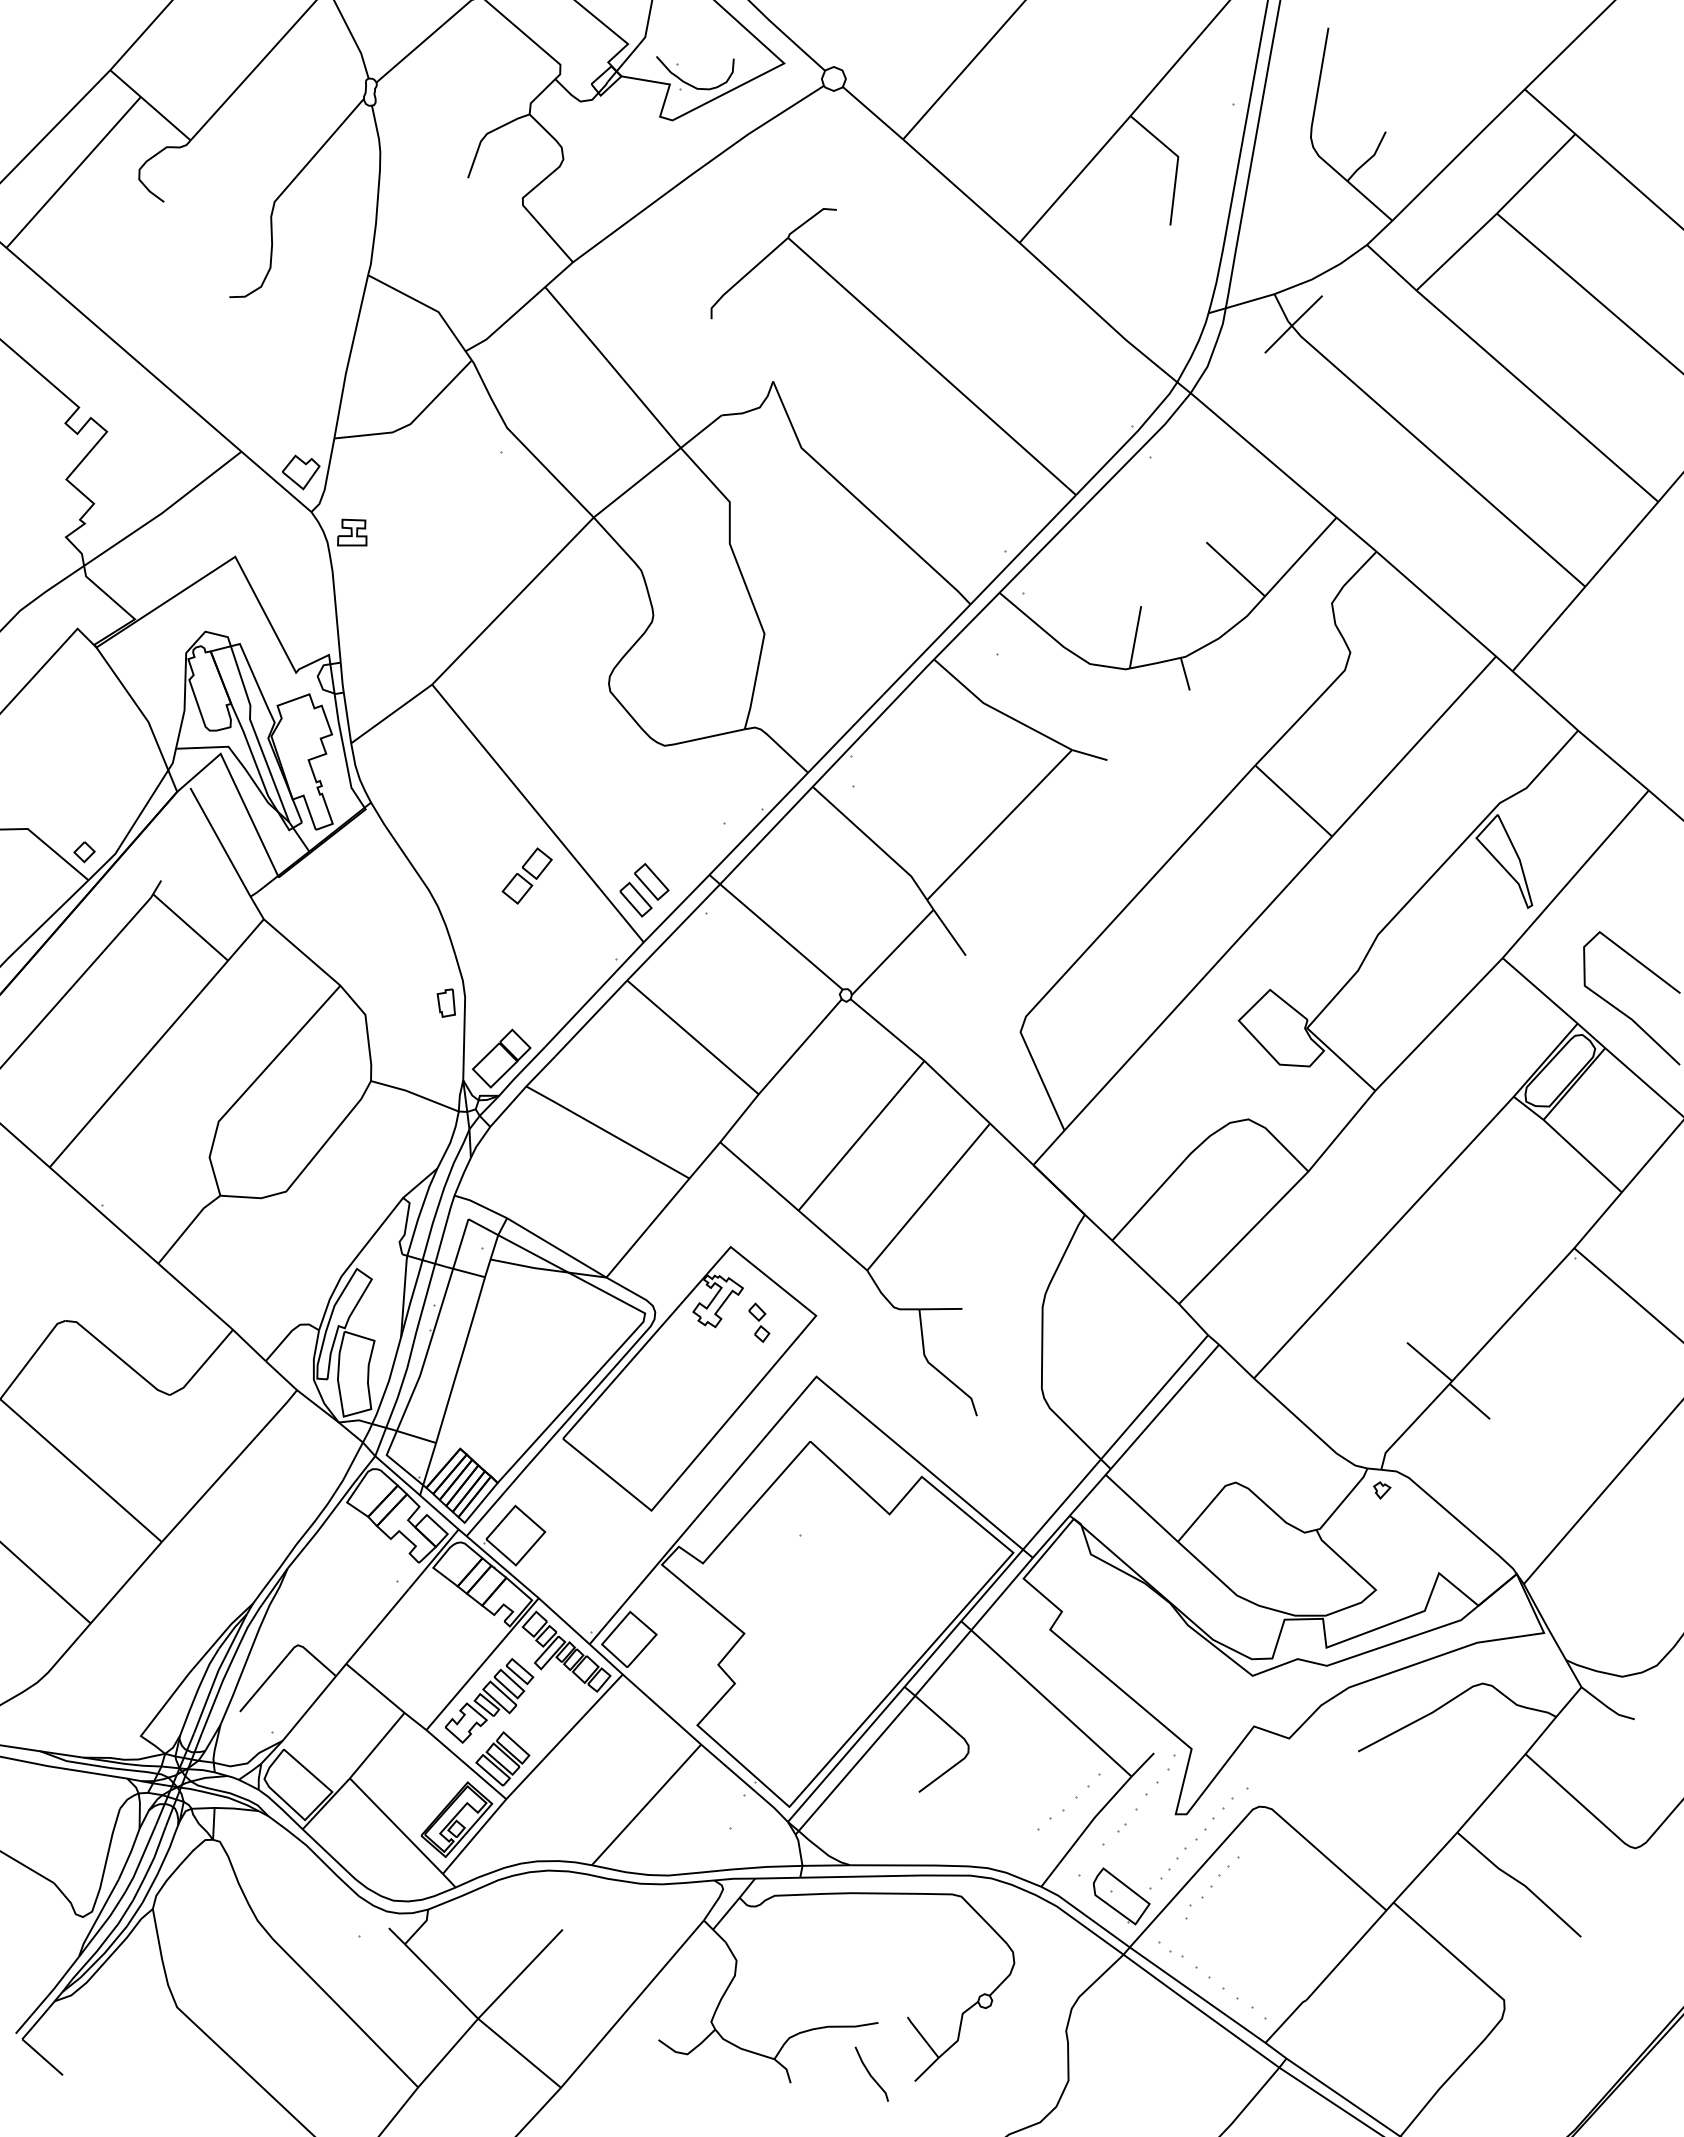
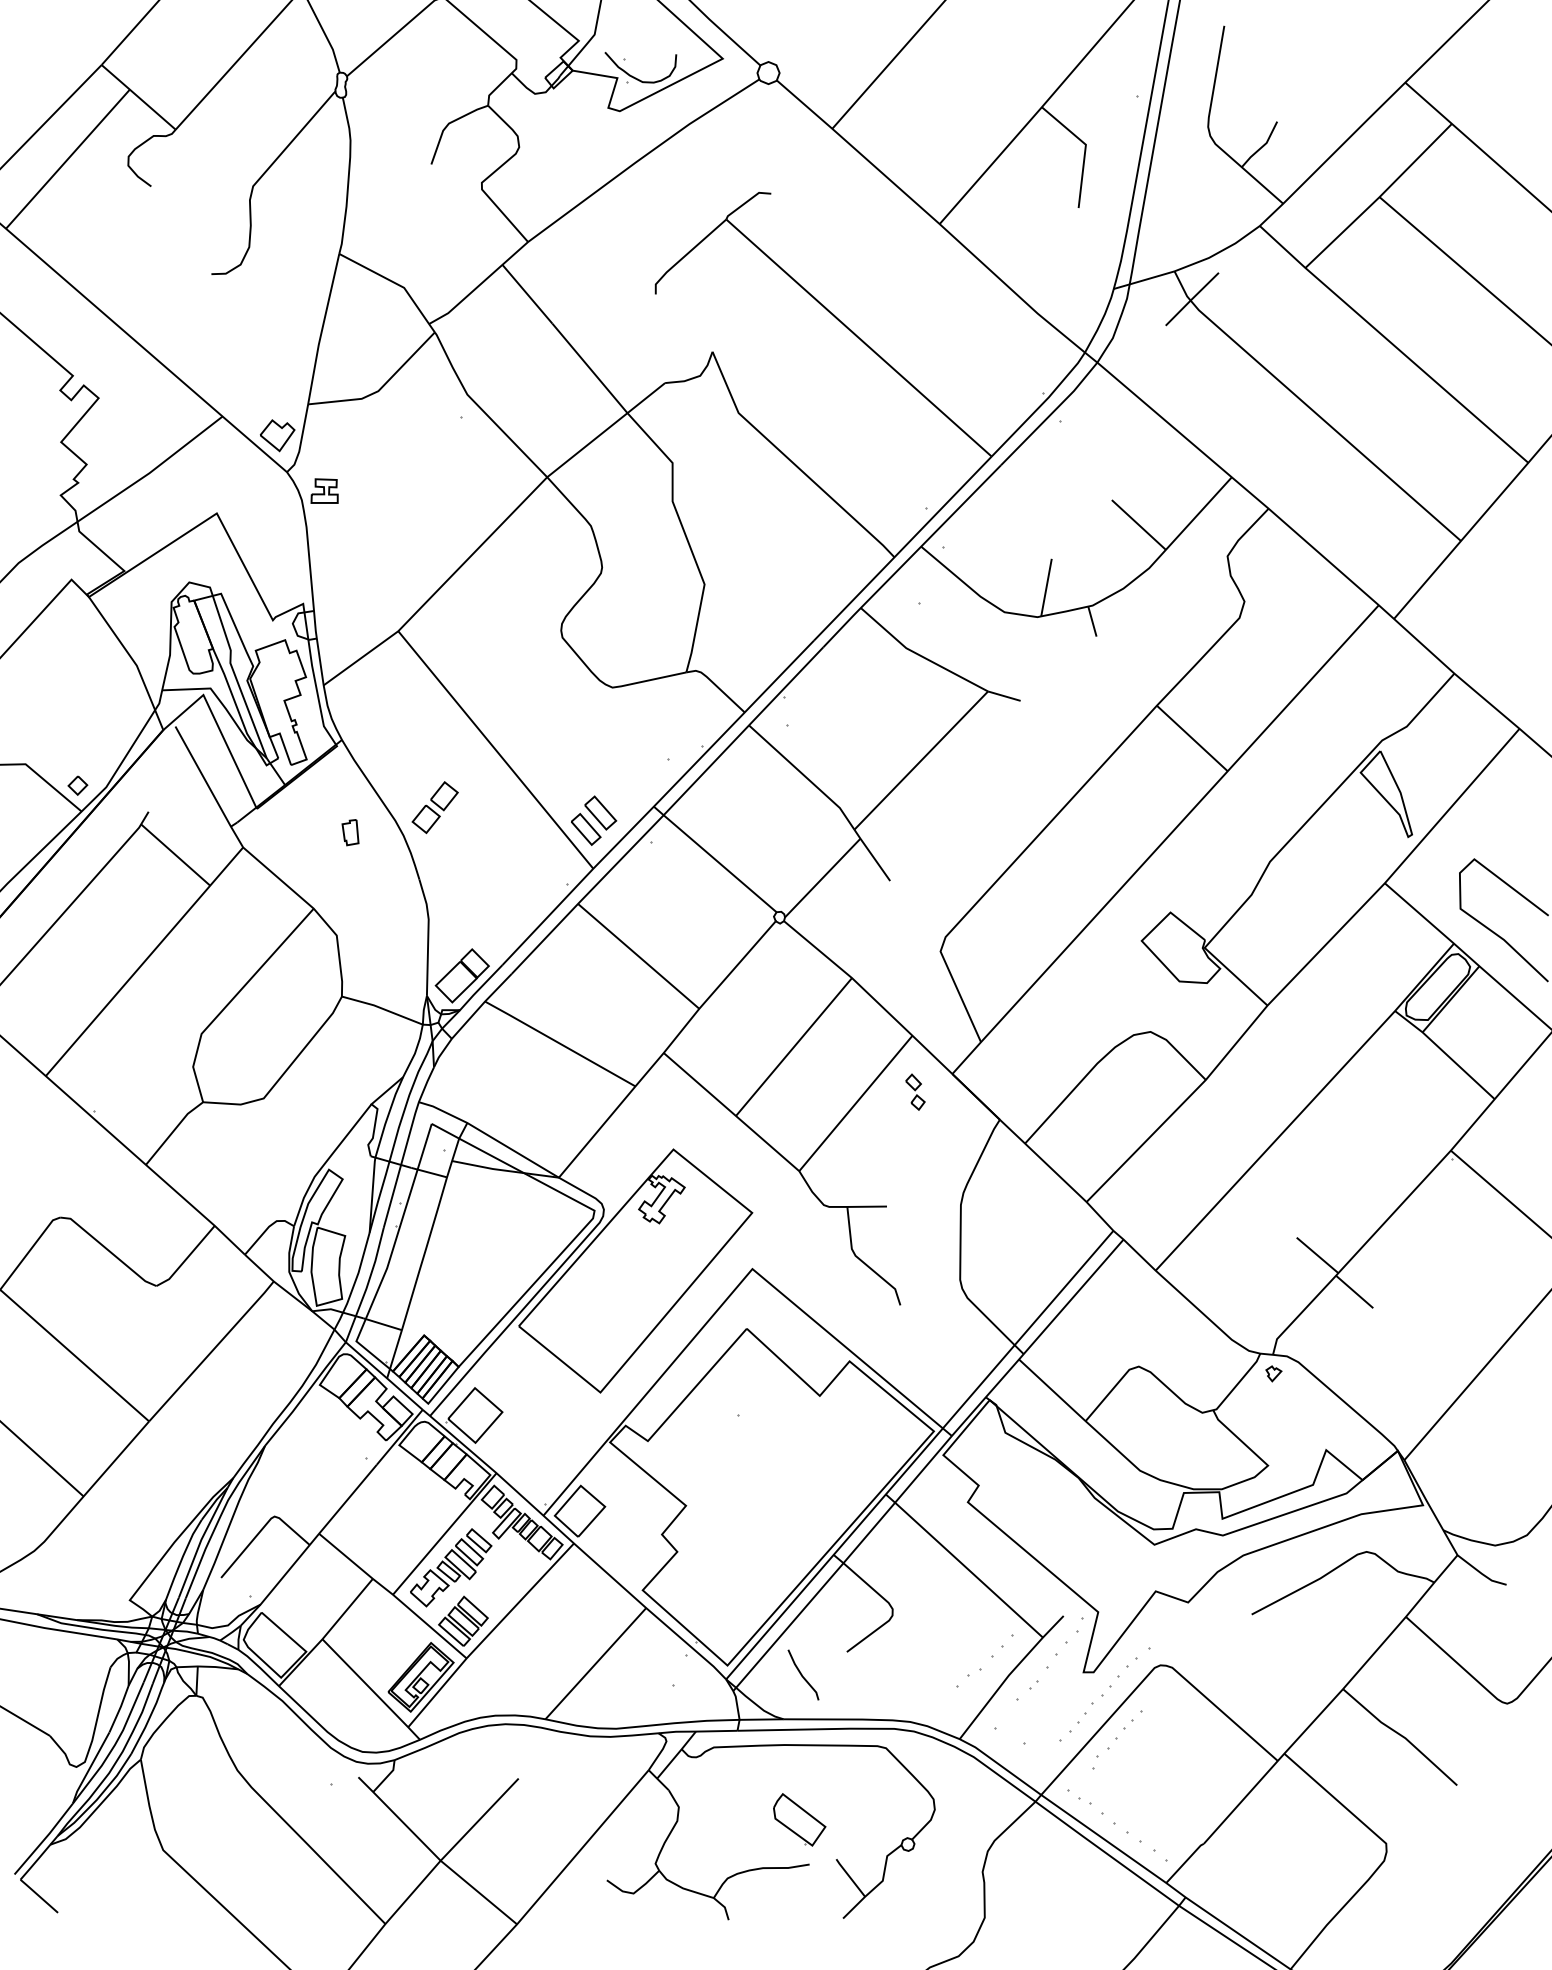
part: (526, 875) -> (434, 807), moved
part: (445, 1002) -> (349, 832), moved
part: (759, 1322) -> (915, 1091), moved
part: (1121, 1896) -> (799, 1819), moved
line: (870, 2073) -> (802, 1674), moved

